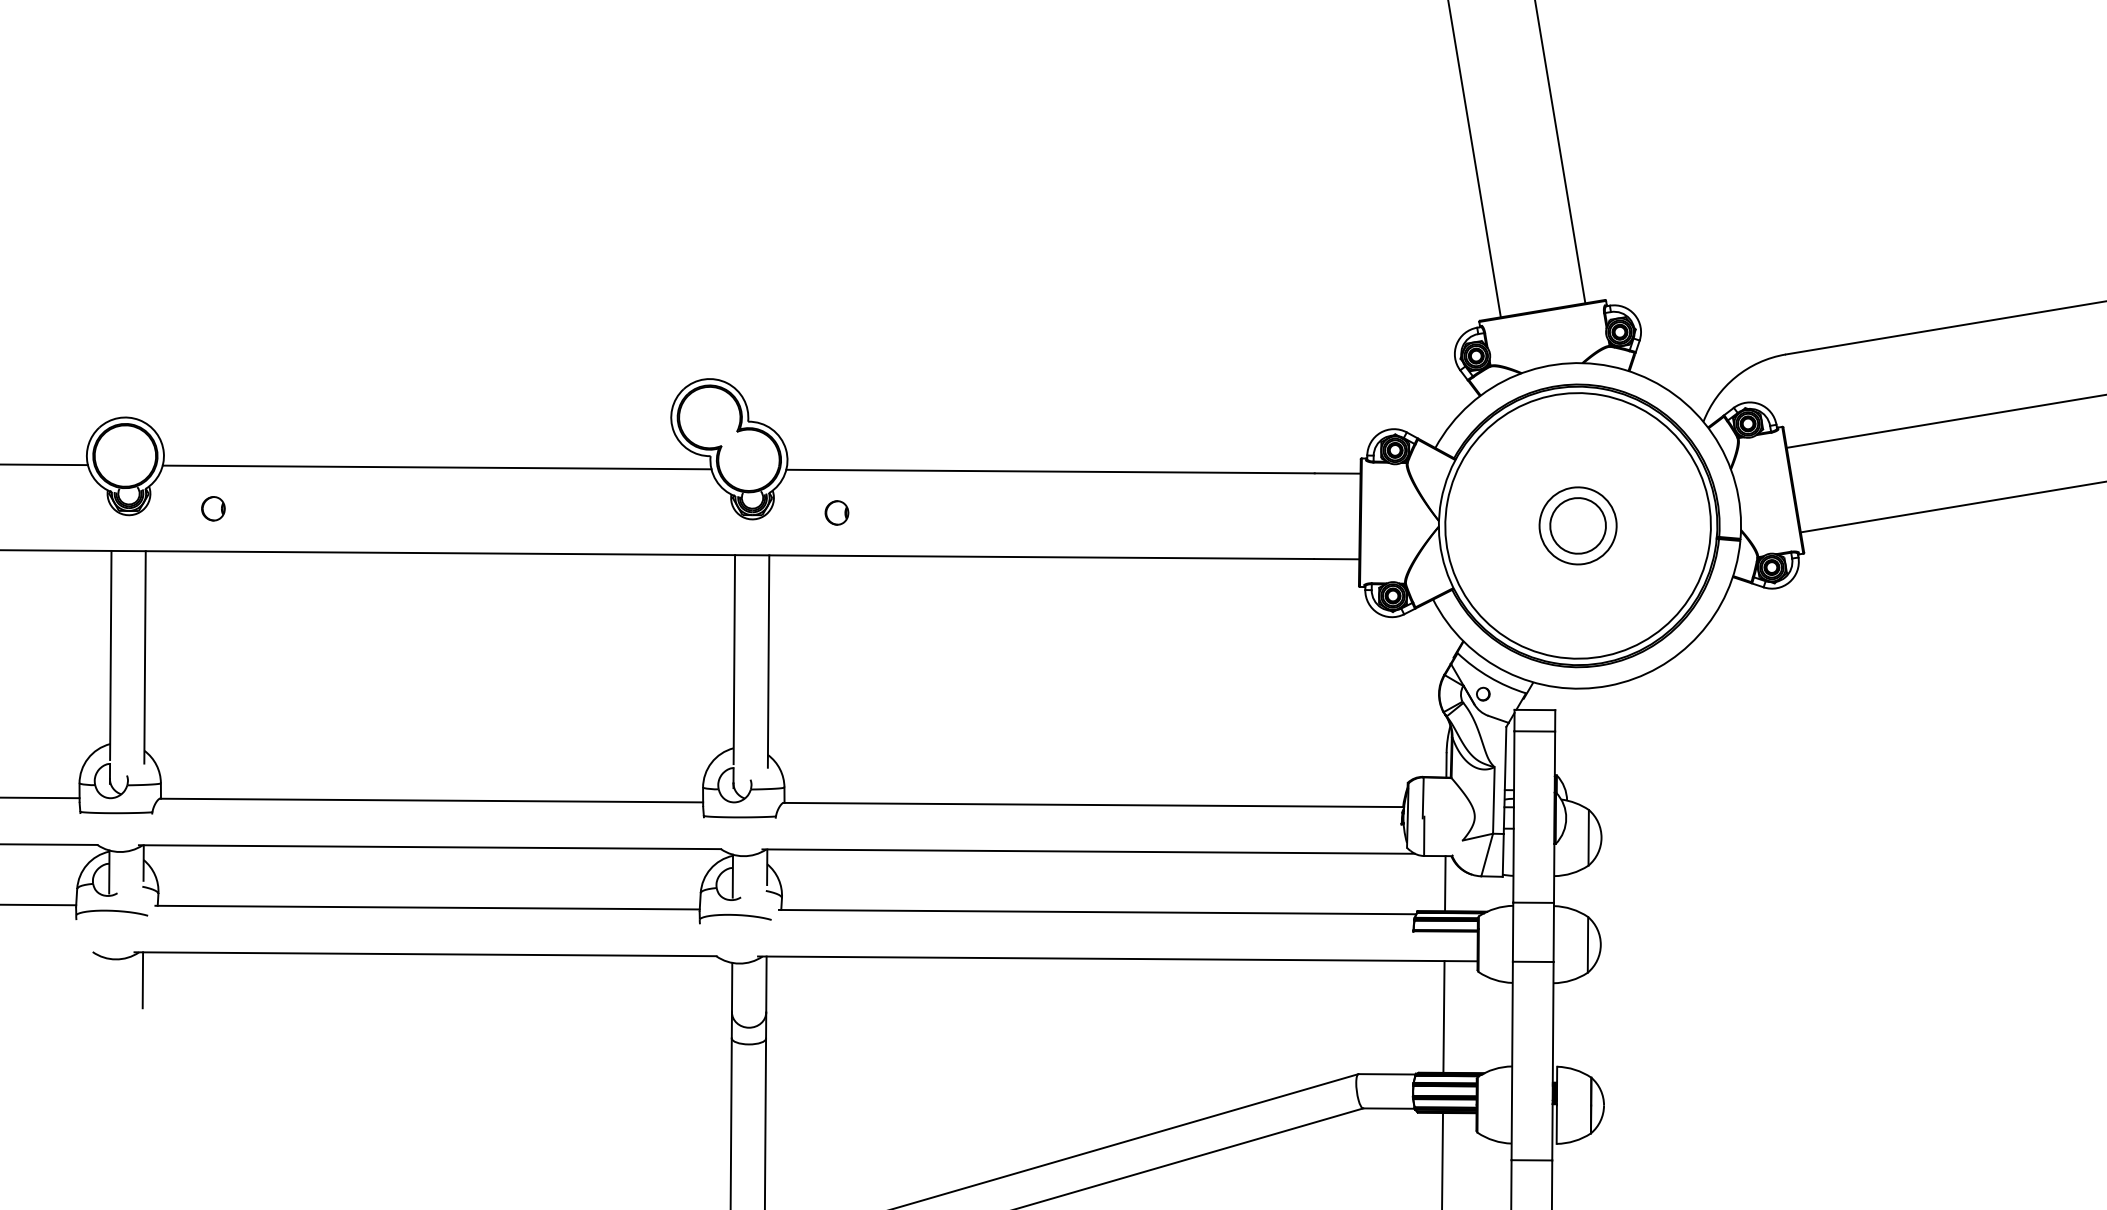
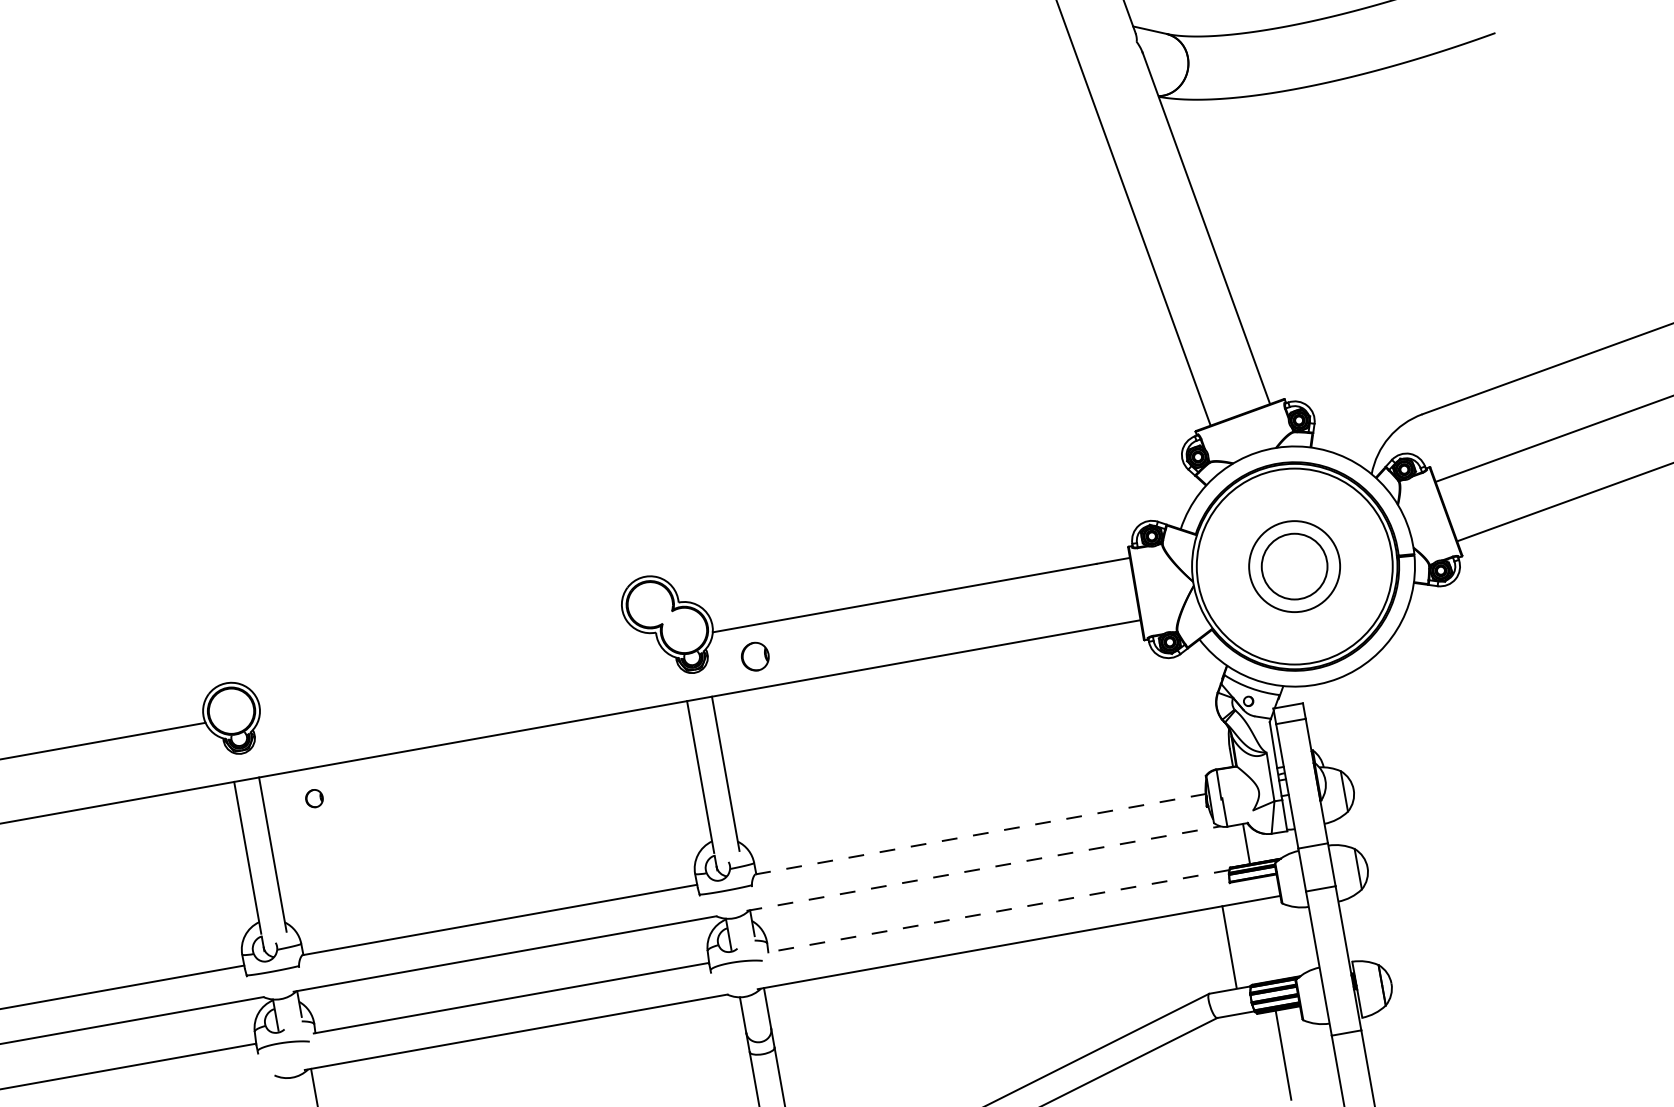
line: (436, 467) -> (458, 677), removed
part: (213, 508) -> (314, 798), moved
part: (837, 512) -> (755, 656), size x1.6
part: (1577, 525) -> (1294, 566), size x1.6
line: (1093, 805) -> (980, 834), solid -> dashed
line: (1088, 851) -> (983, 868), solid -> dashed
line: (1096, 912) -> (997, 911), solid -> dashed
line: (1444, 1016) -> (1229, 946), moved

